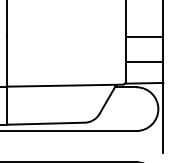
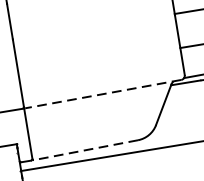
line: (65, 85) -> (103, 93), solid -> dashed
line: (46, 123) -> (85, 149), solid -> dashed

